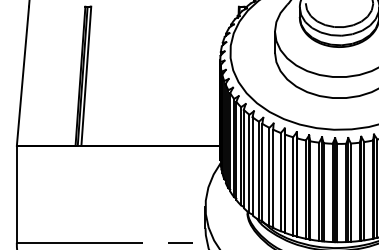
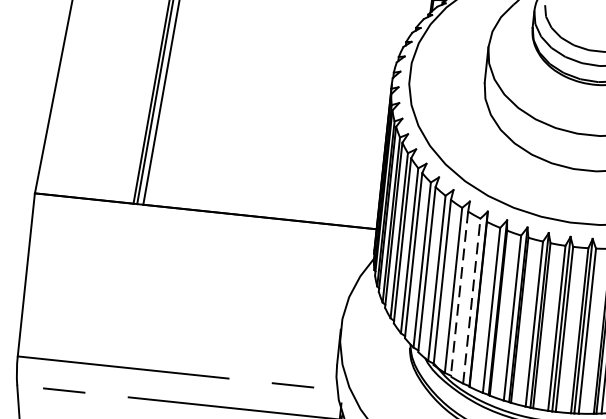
line: (273, 179) -> (459, 295), solid -> dashed
line: (280, 181) -> (471, 299), solid -> dashed

